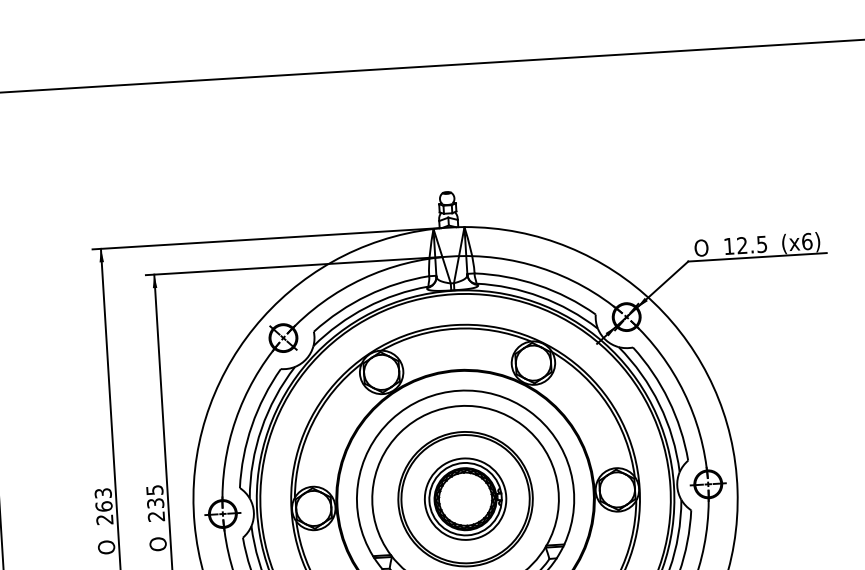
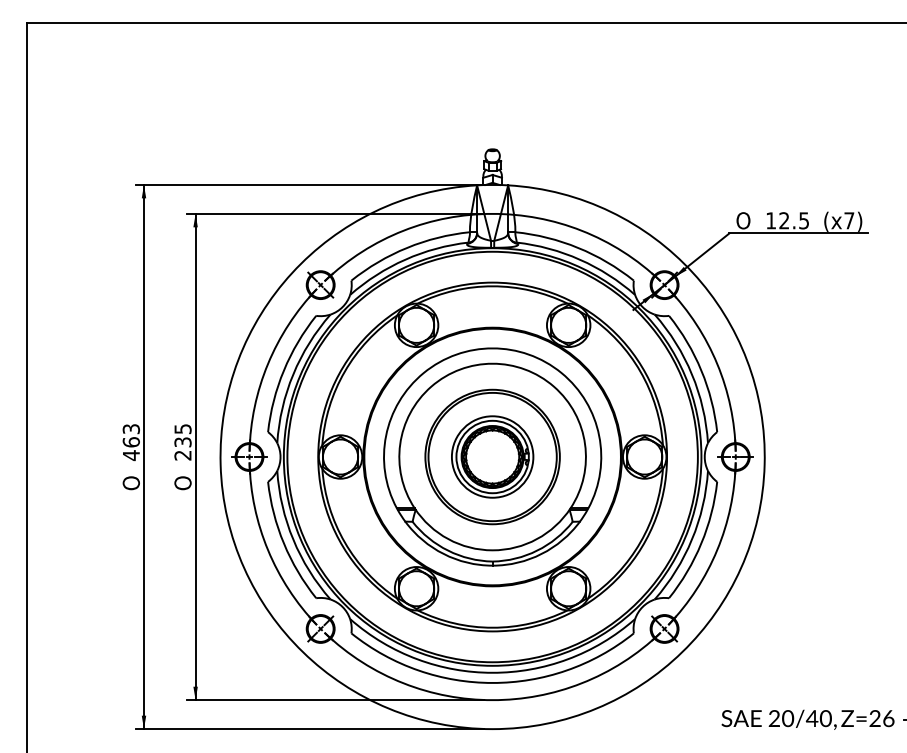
text: (807, 241) -> (849, 220), (x6) -> (x7)
text: (104, 519) -> (130, 455), 263 -> 463

